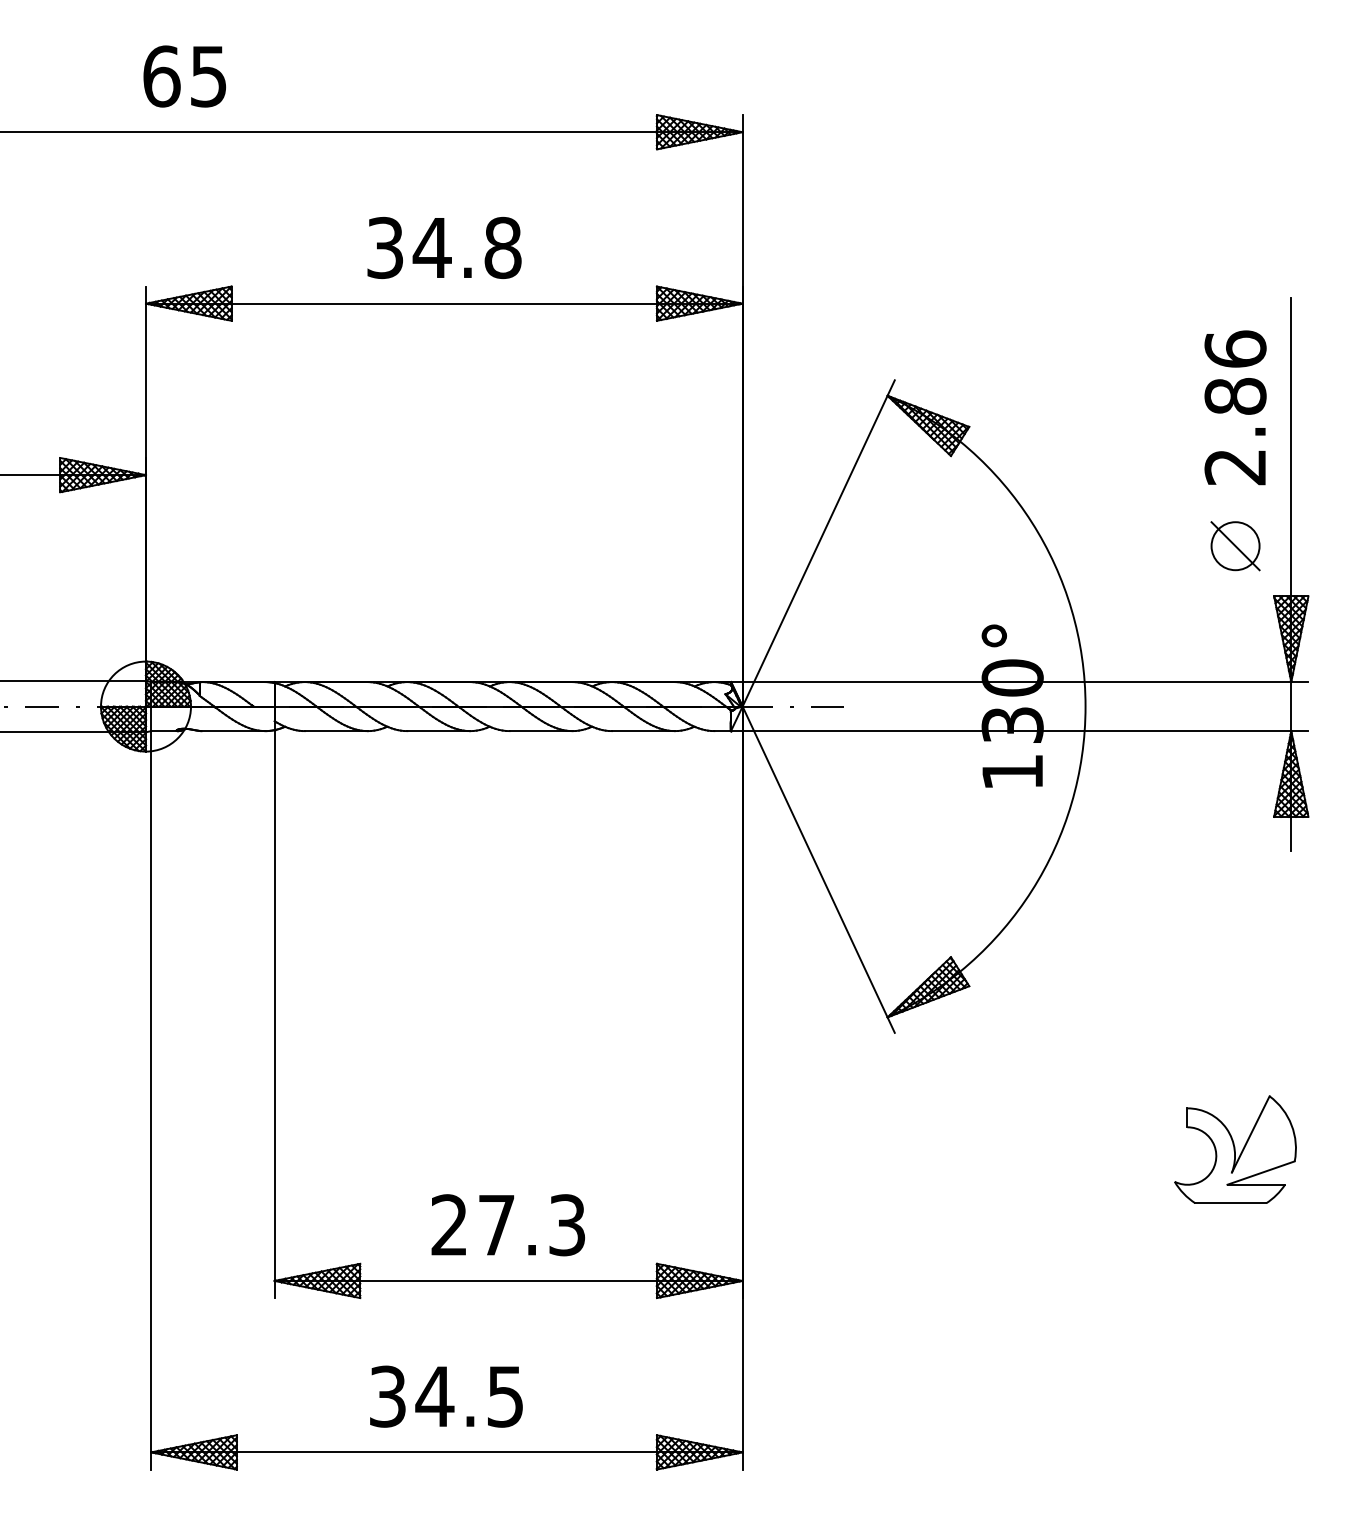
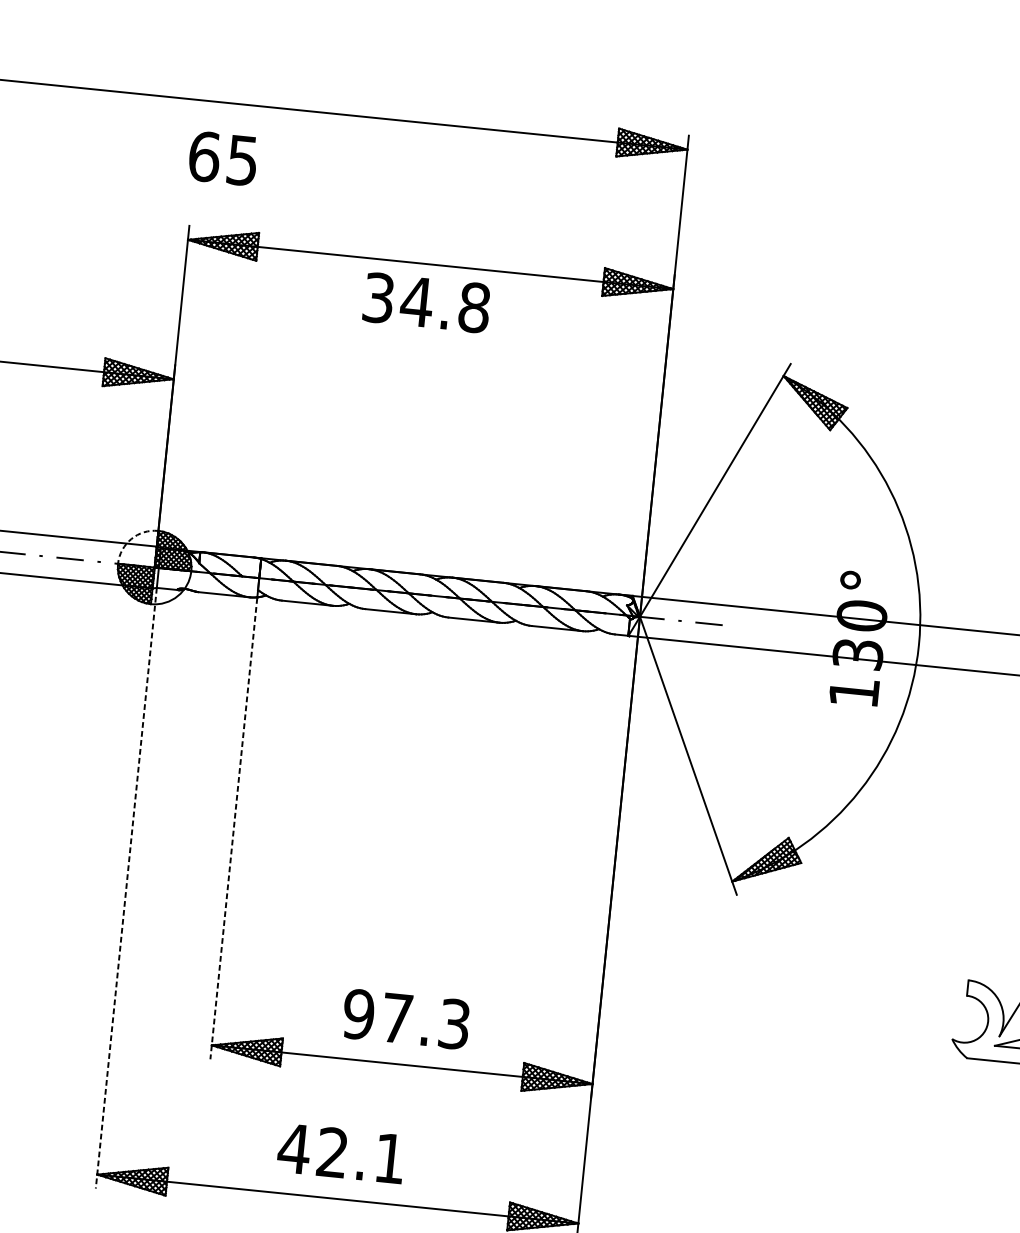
text: (184, 76) -> (222, 158), moved
text: (444, 247) -> (426, 302), moved
arc: (114, 674) -> (131, 538), solid -> dashed
line: (274, 1015) -> (233, 829), solid -> dashed
line: (151, 1100) -> (126, 888), solid -> dashed
text: (449, 1225) -> (358, 1014), 27.3 -> 97.3
text: (445, 1396) -> (341, 1153), 34.5 -> 42.1

